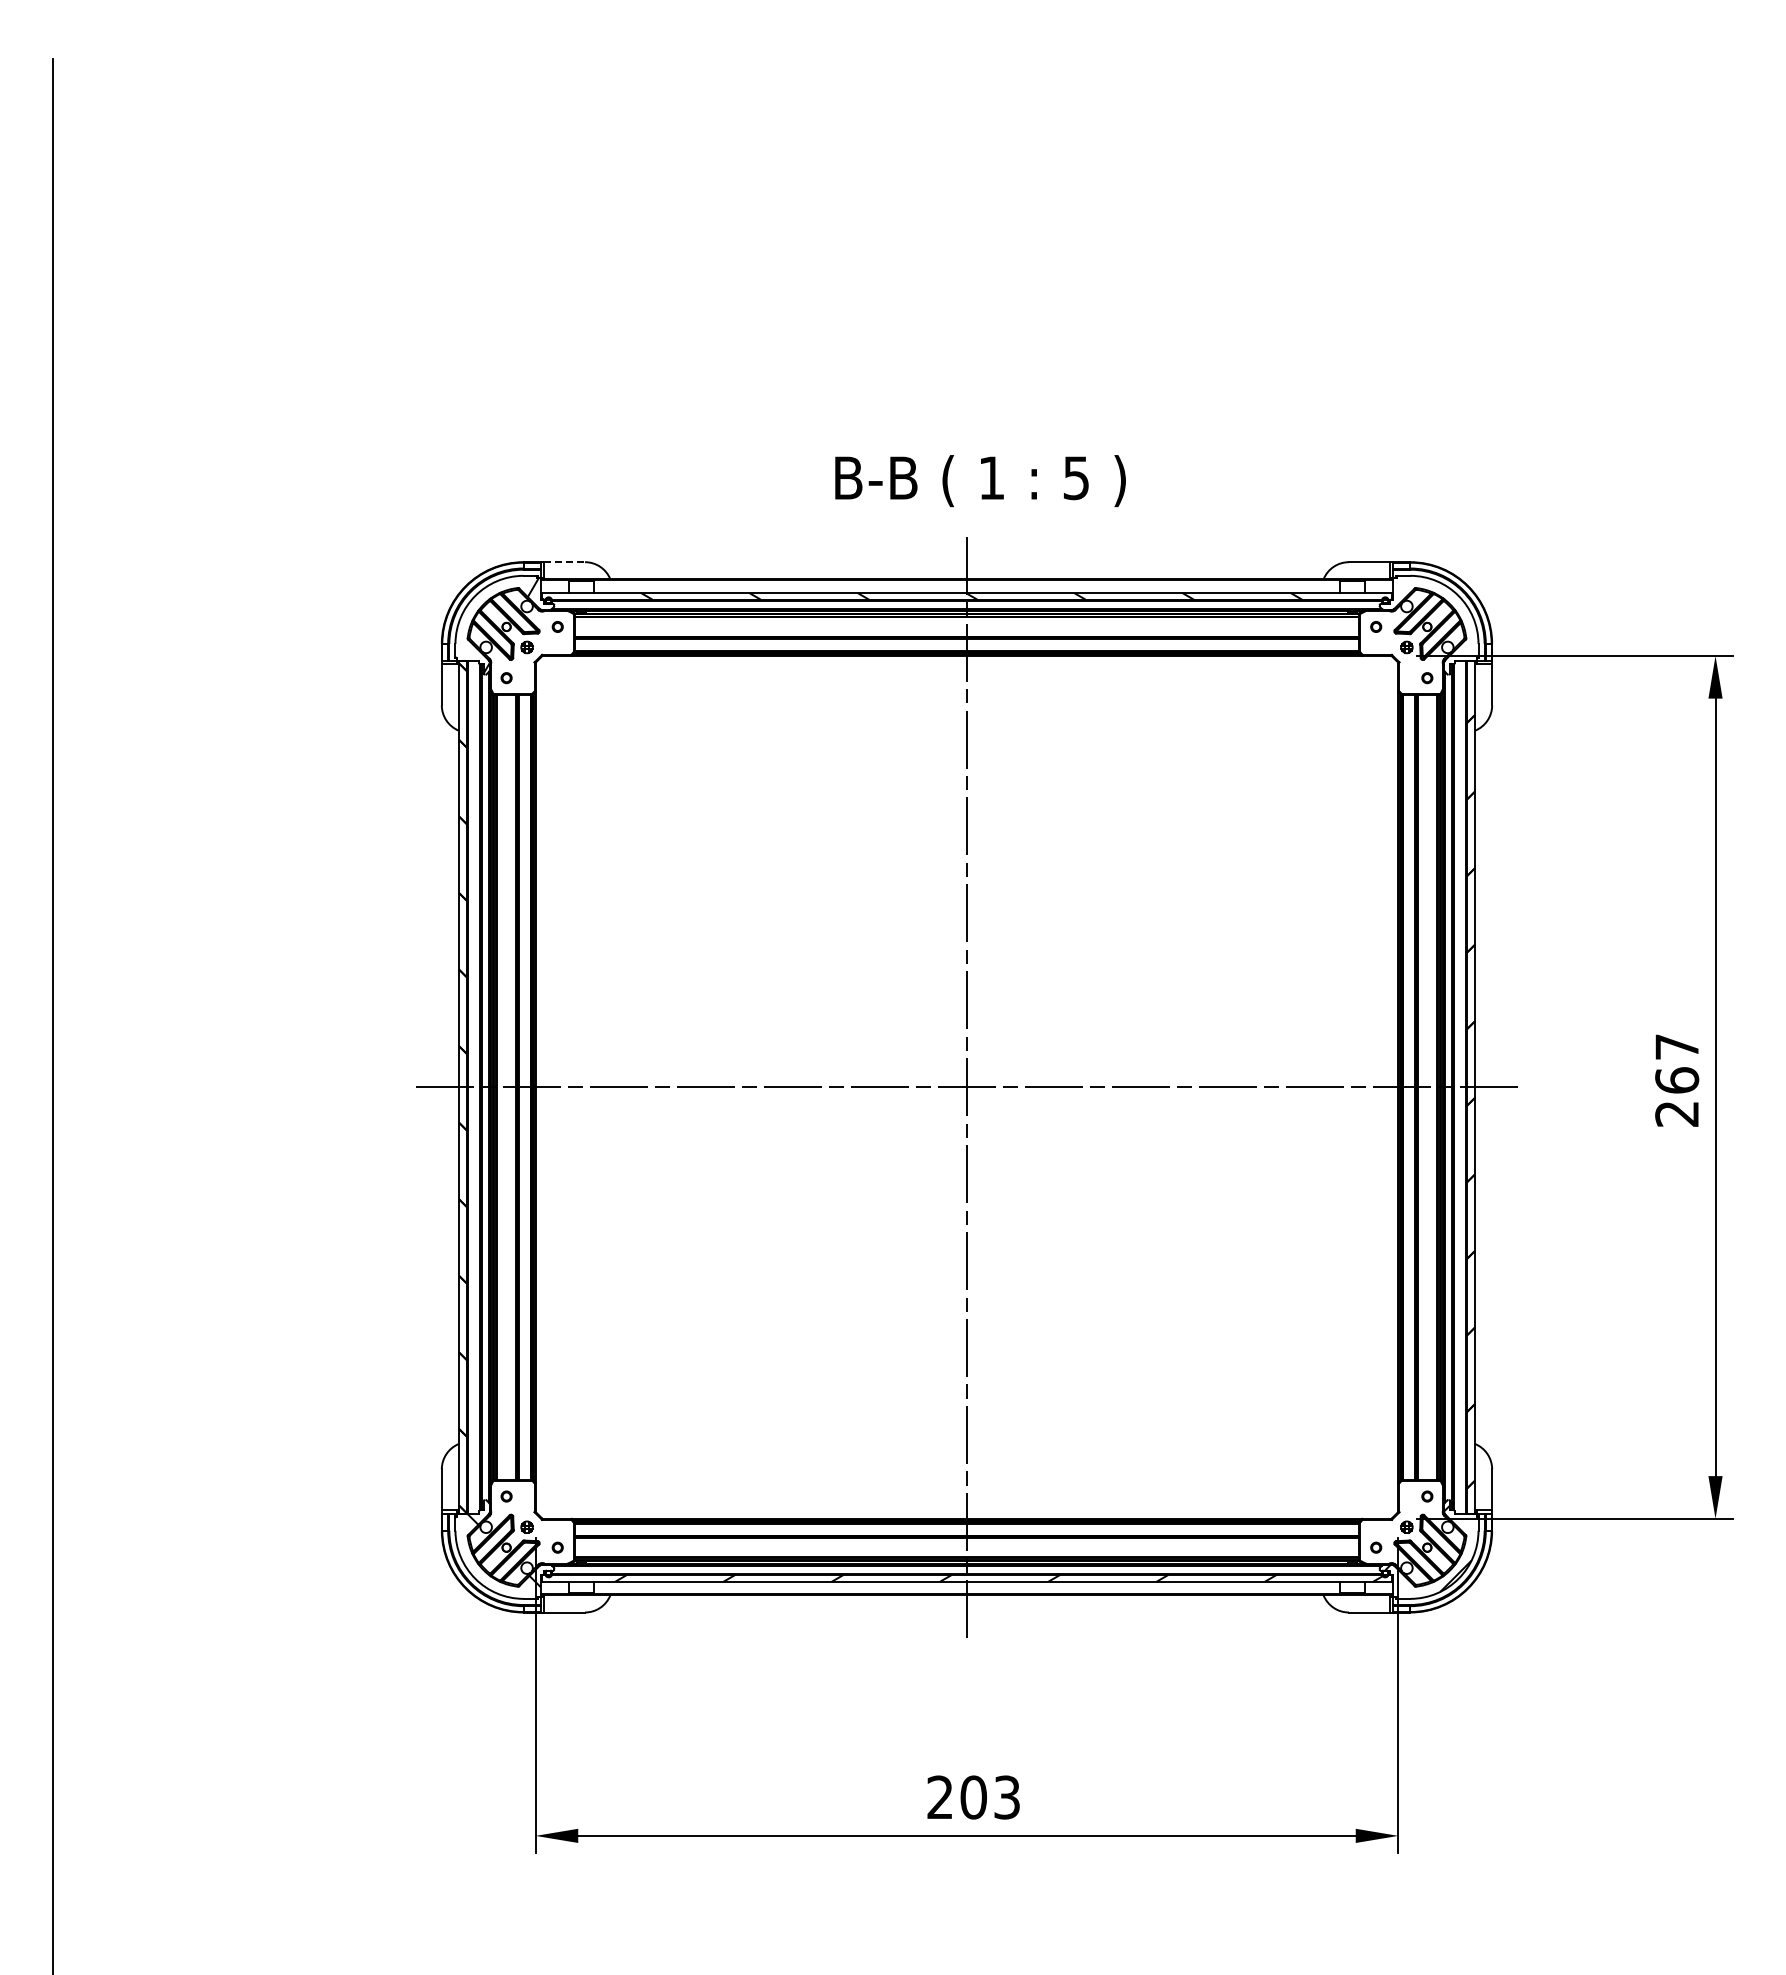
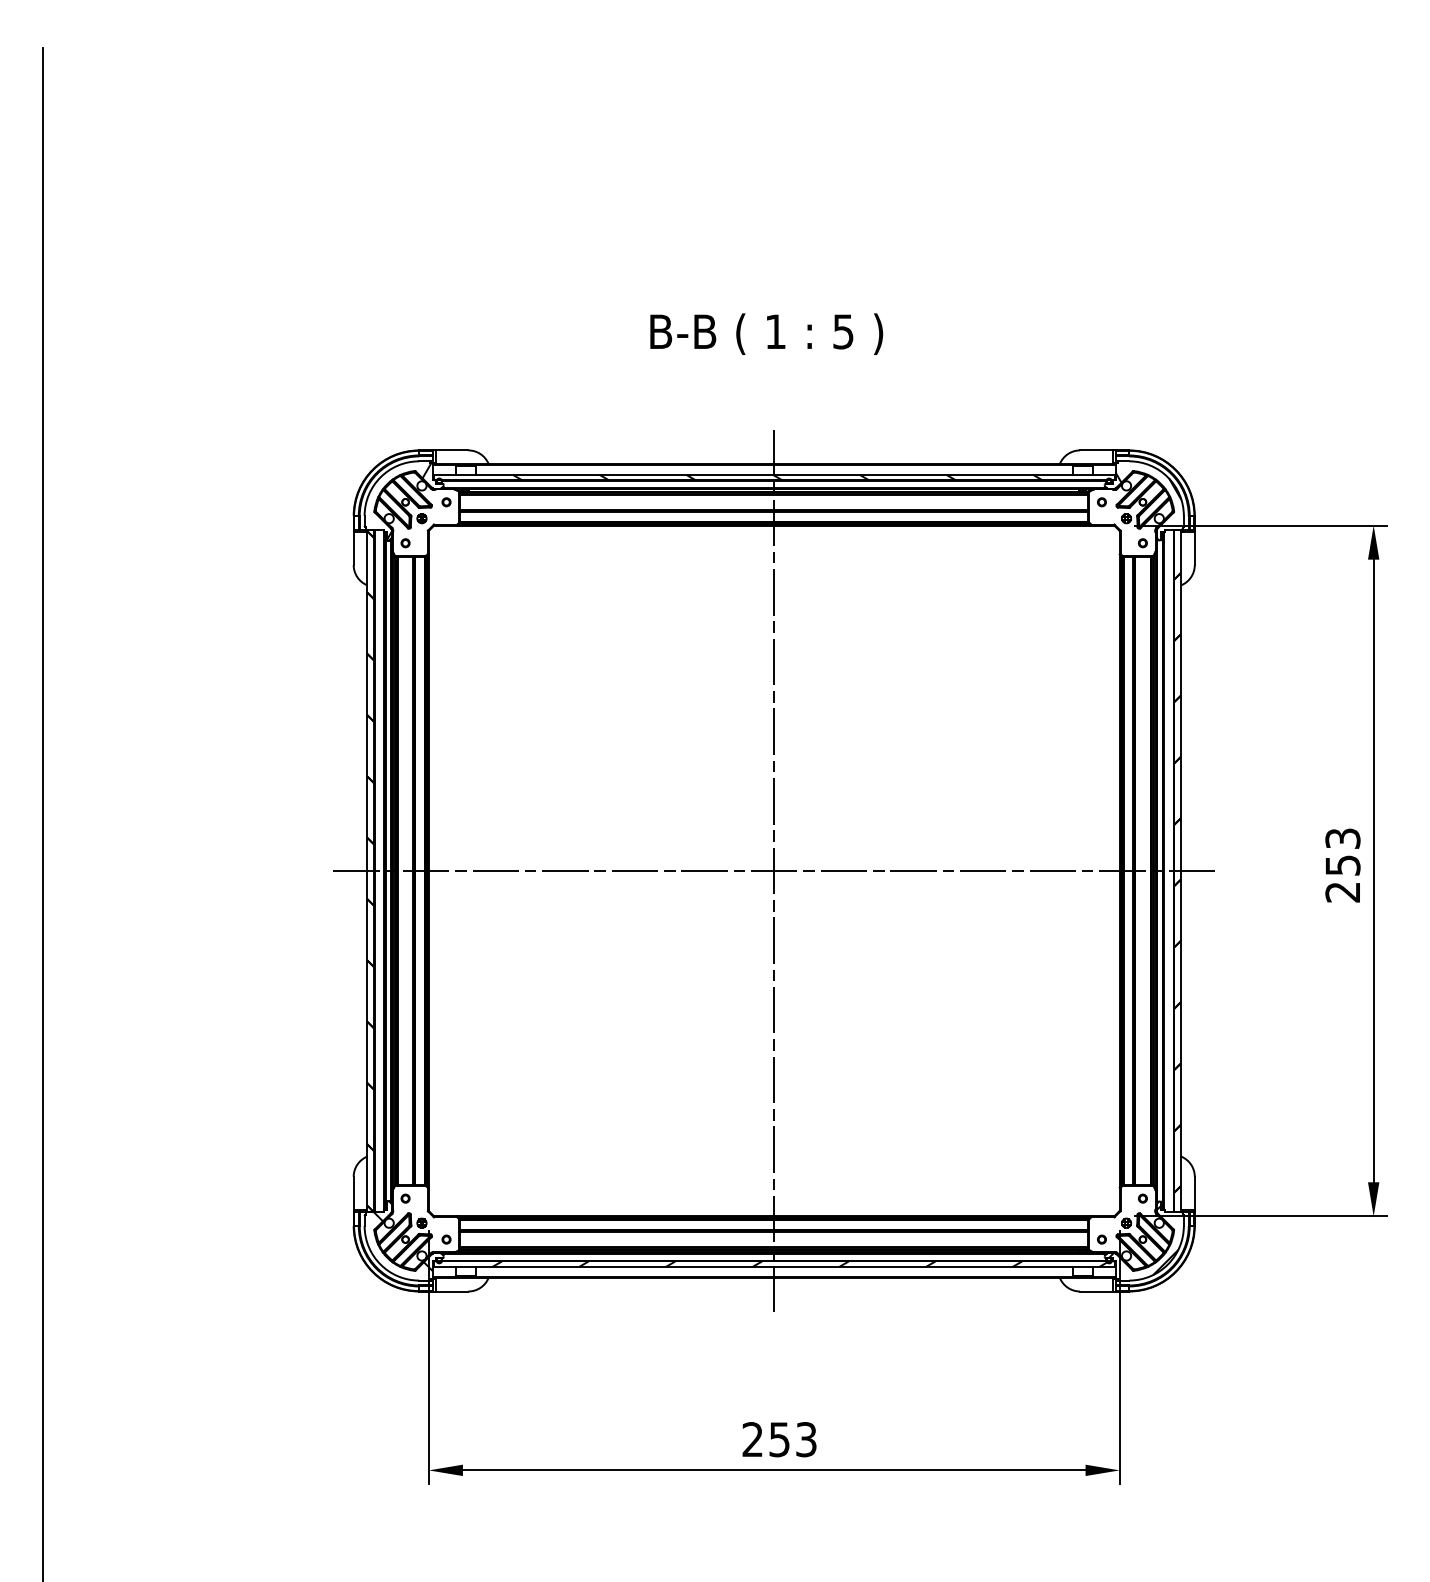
text: (980, 481) -> (766, 334), moved
line: (565, 562) -> (452, 450), dashed -> solid
hatch: (1434, 606) -> (1148, 485), added
text: (1677, 1063) -> (1343, 851), 267 -> 253
text: (973, 1797) -> (779, 1439), 203 -> 253

